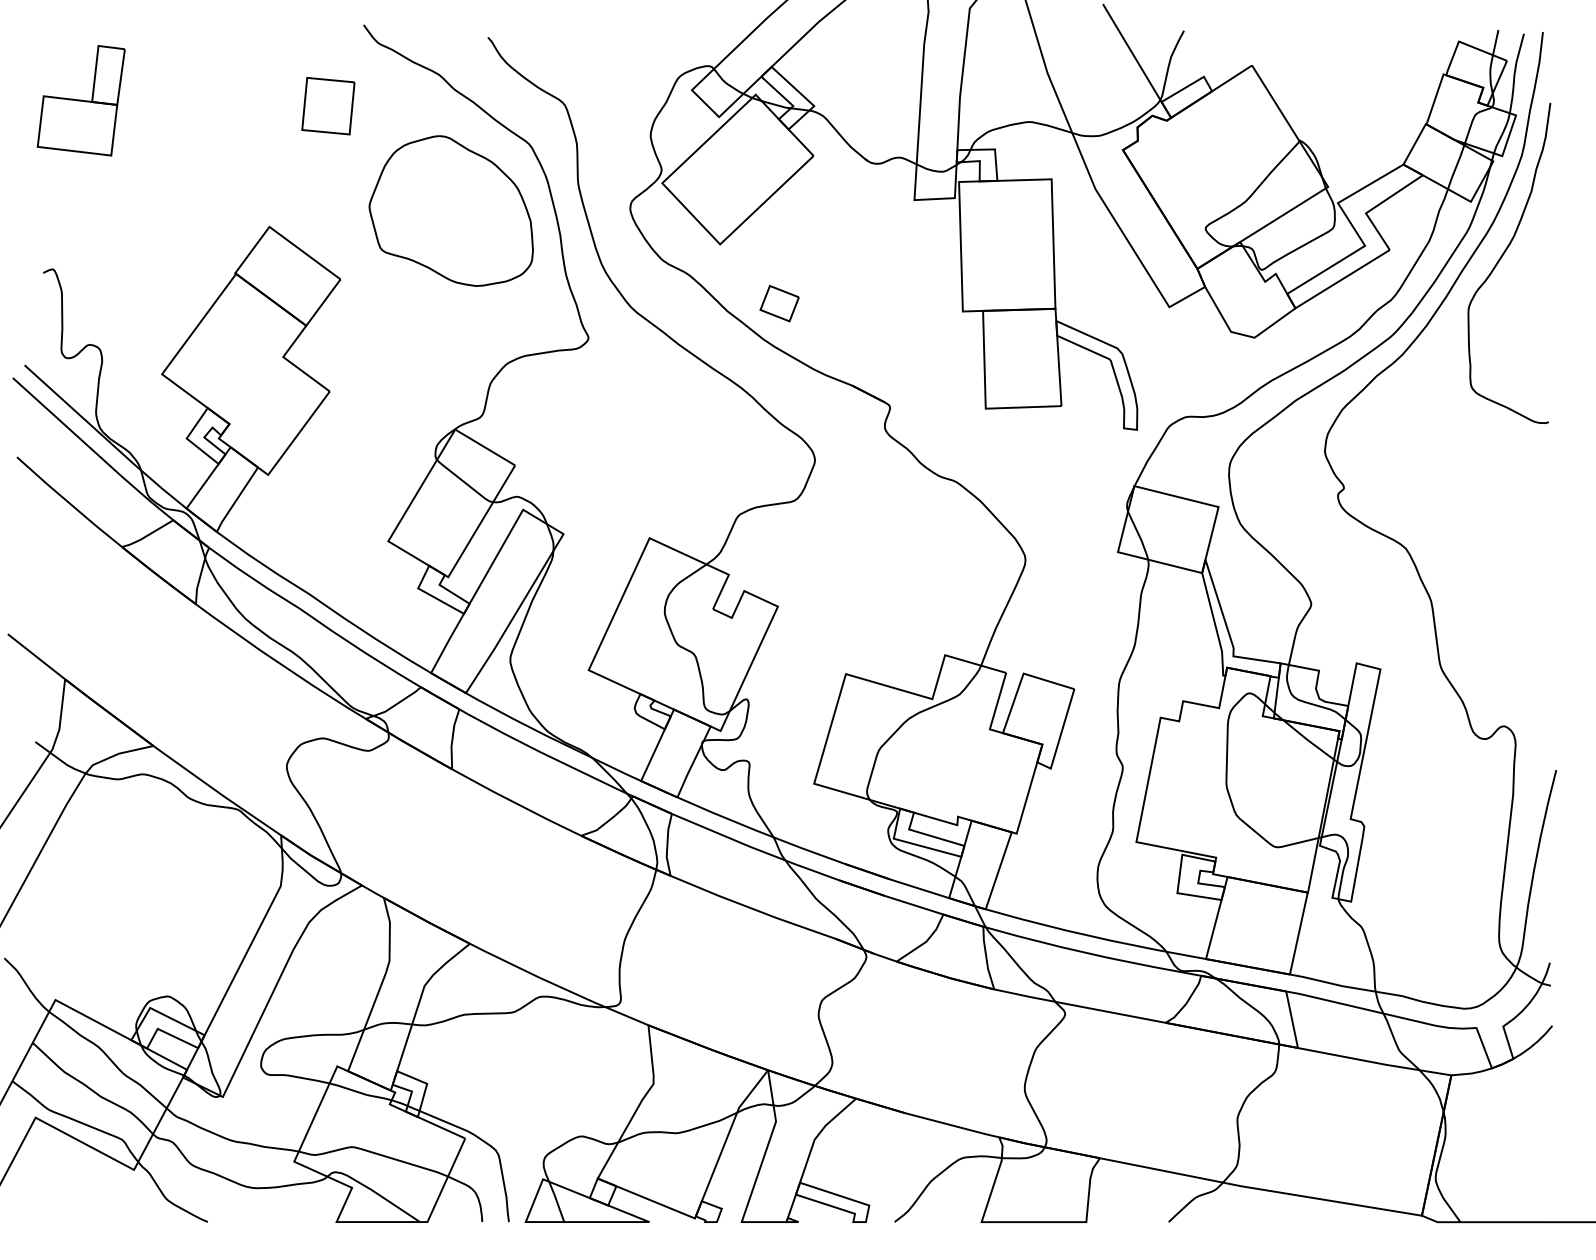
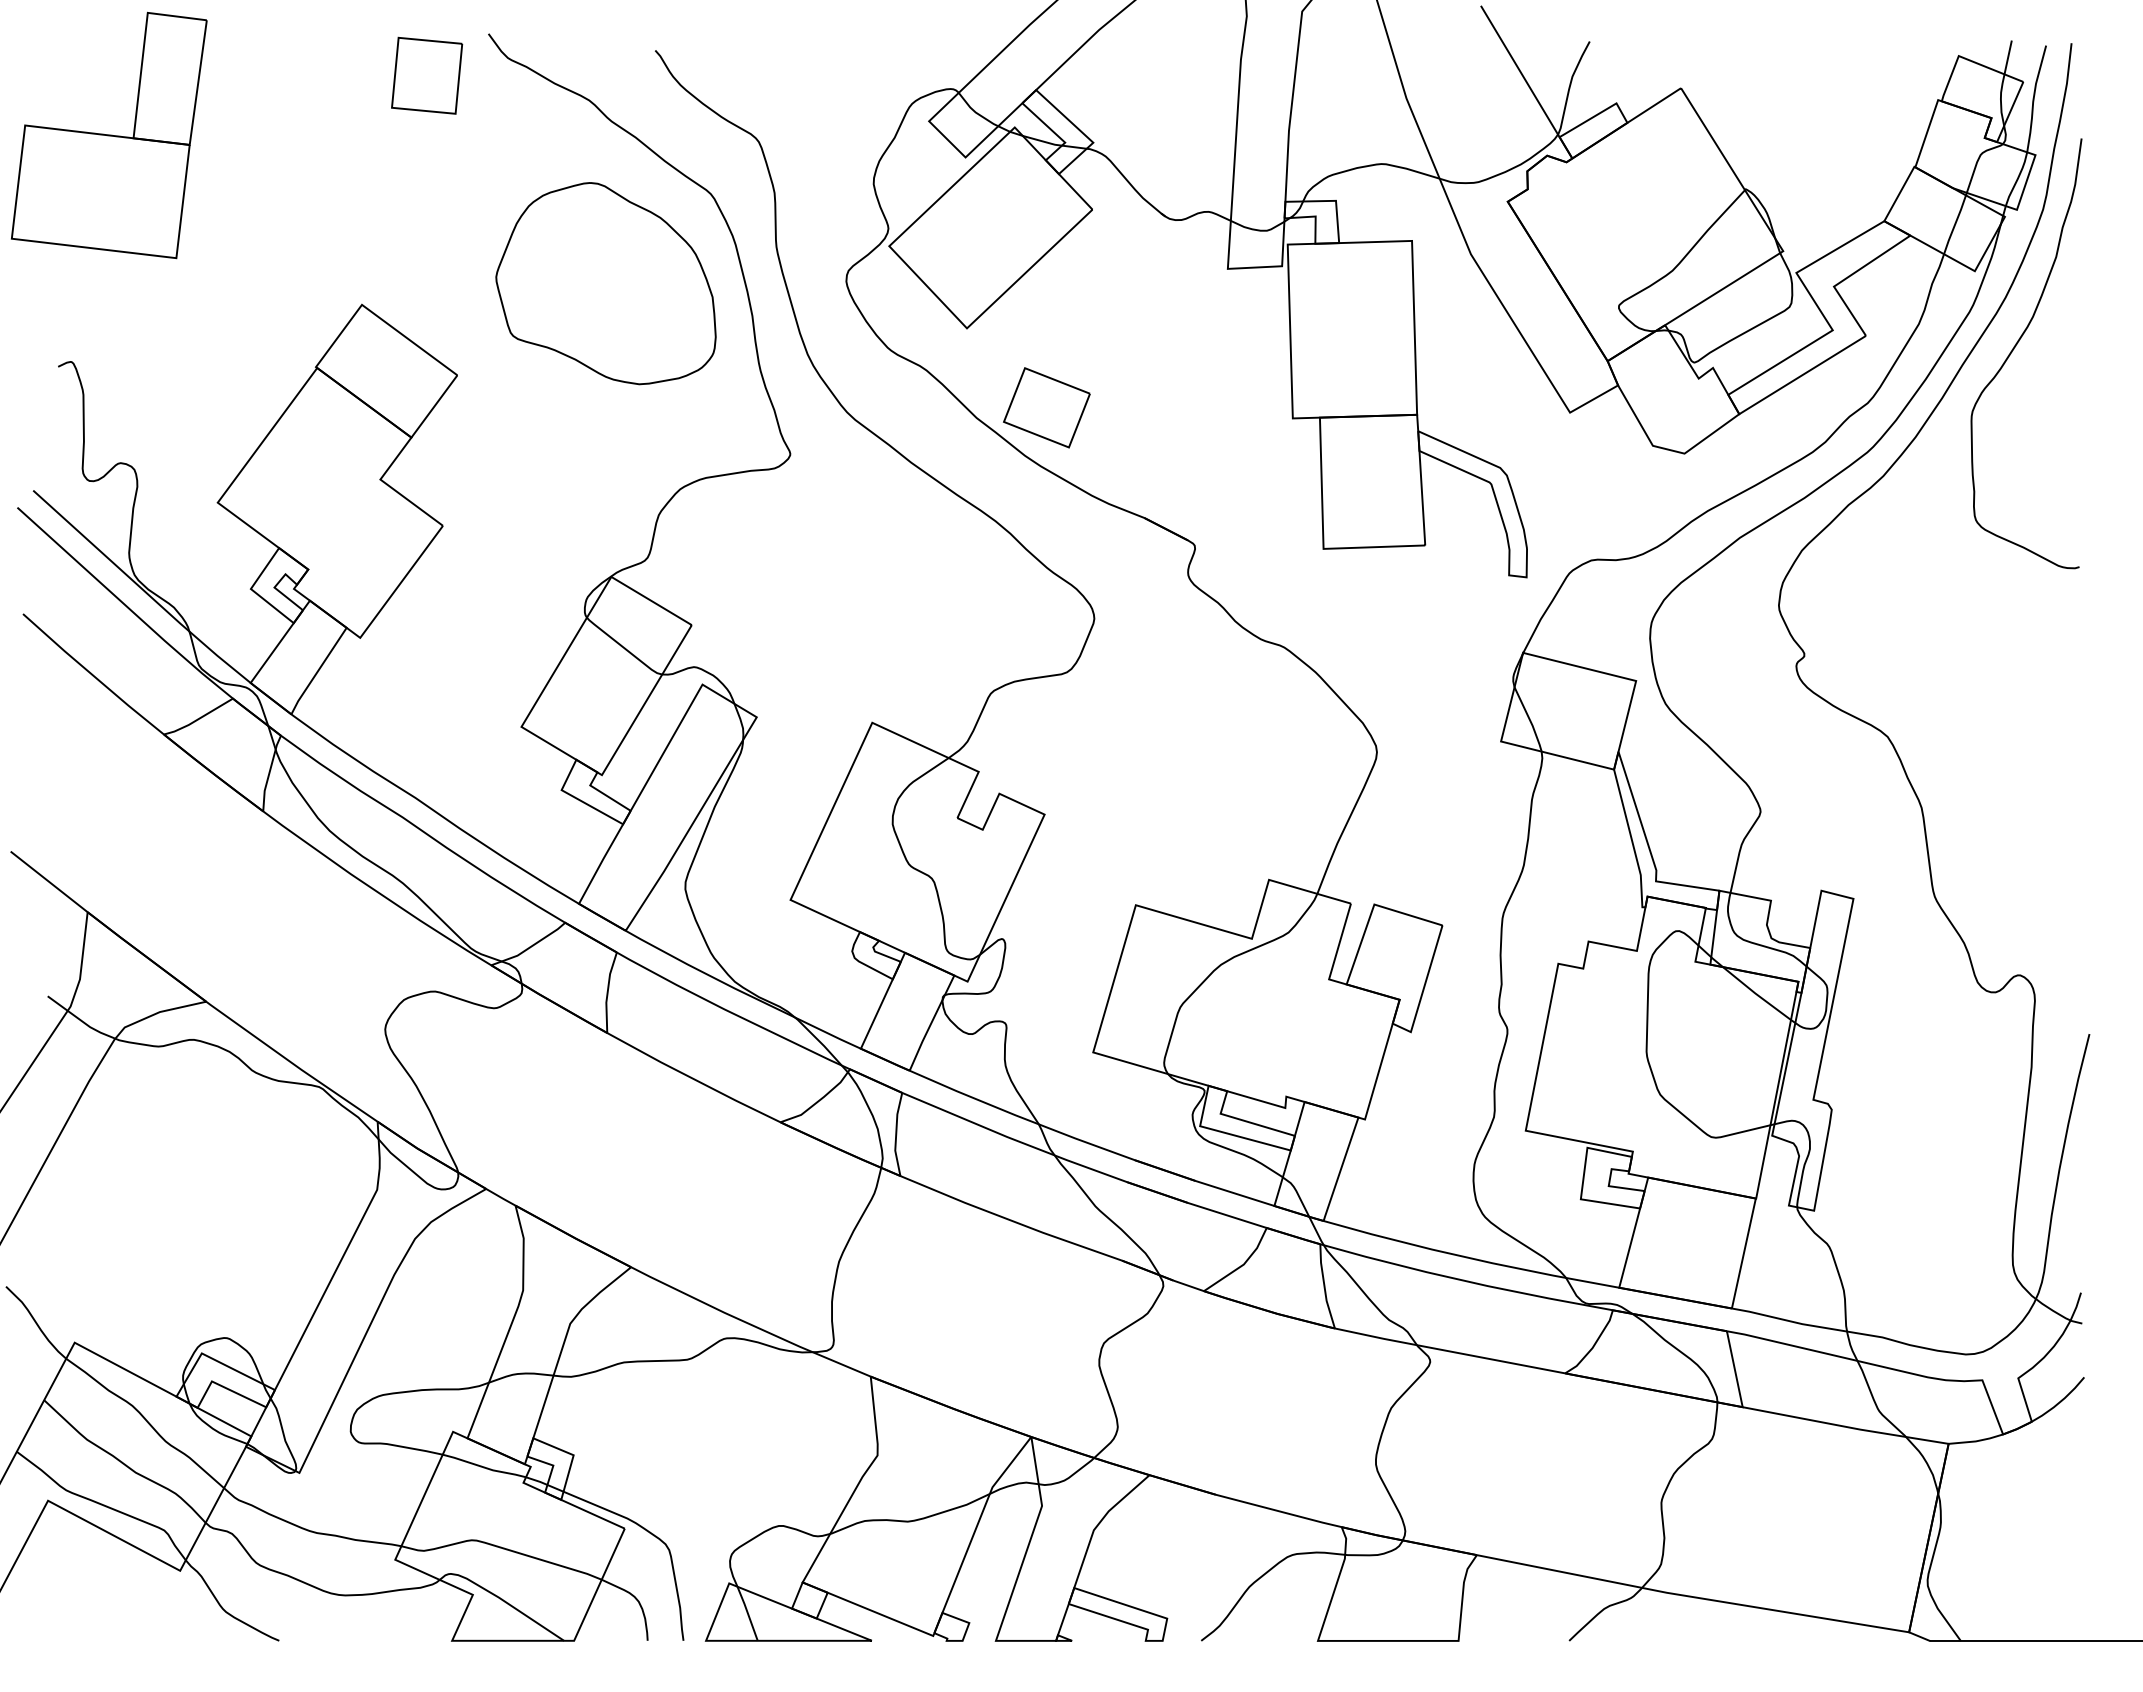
part: (81, 100) -> (109, 135), size x1.67
part: (328, 105) -> (427, 75), moved
part: (779, 303) -> (1046, 407), size x1.67

